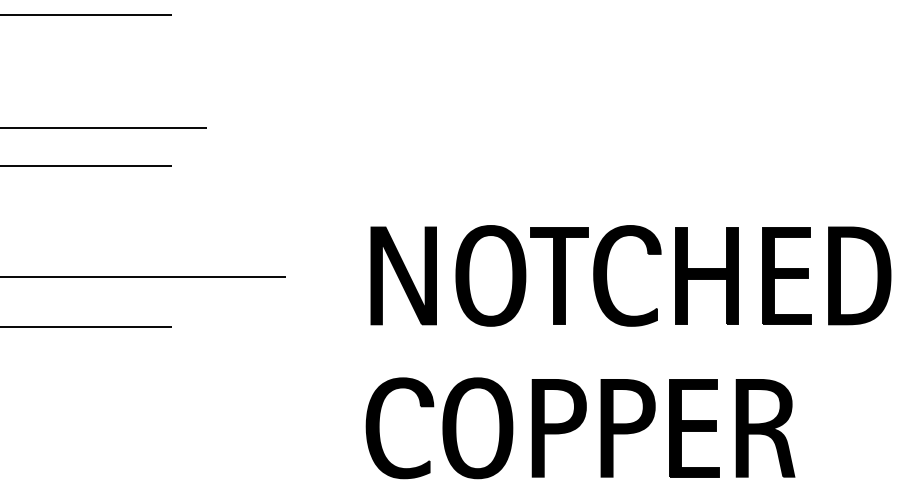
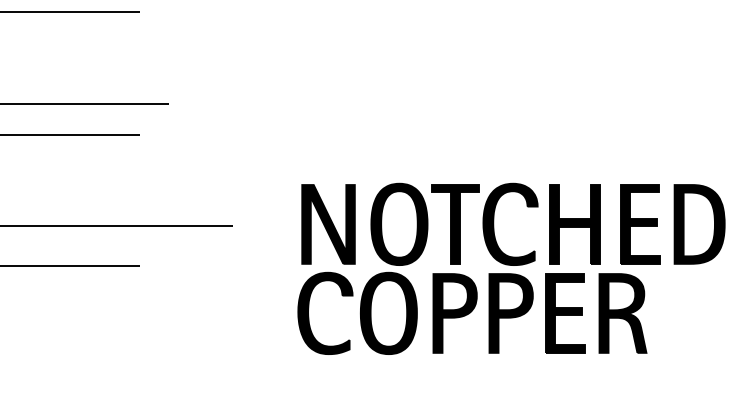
part: (580, 428) -> (472, 313), moved

